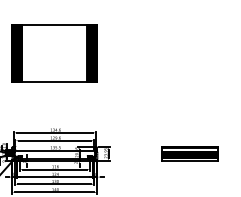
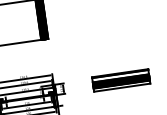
part: (189, 153) -> (120, 80), size x1.4

